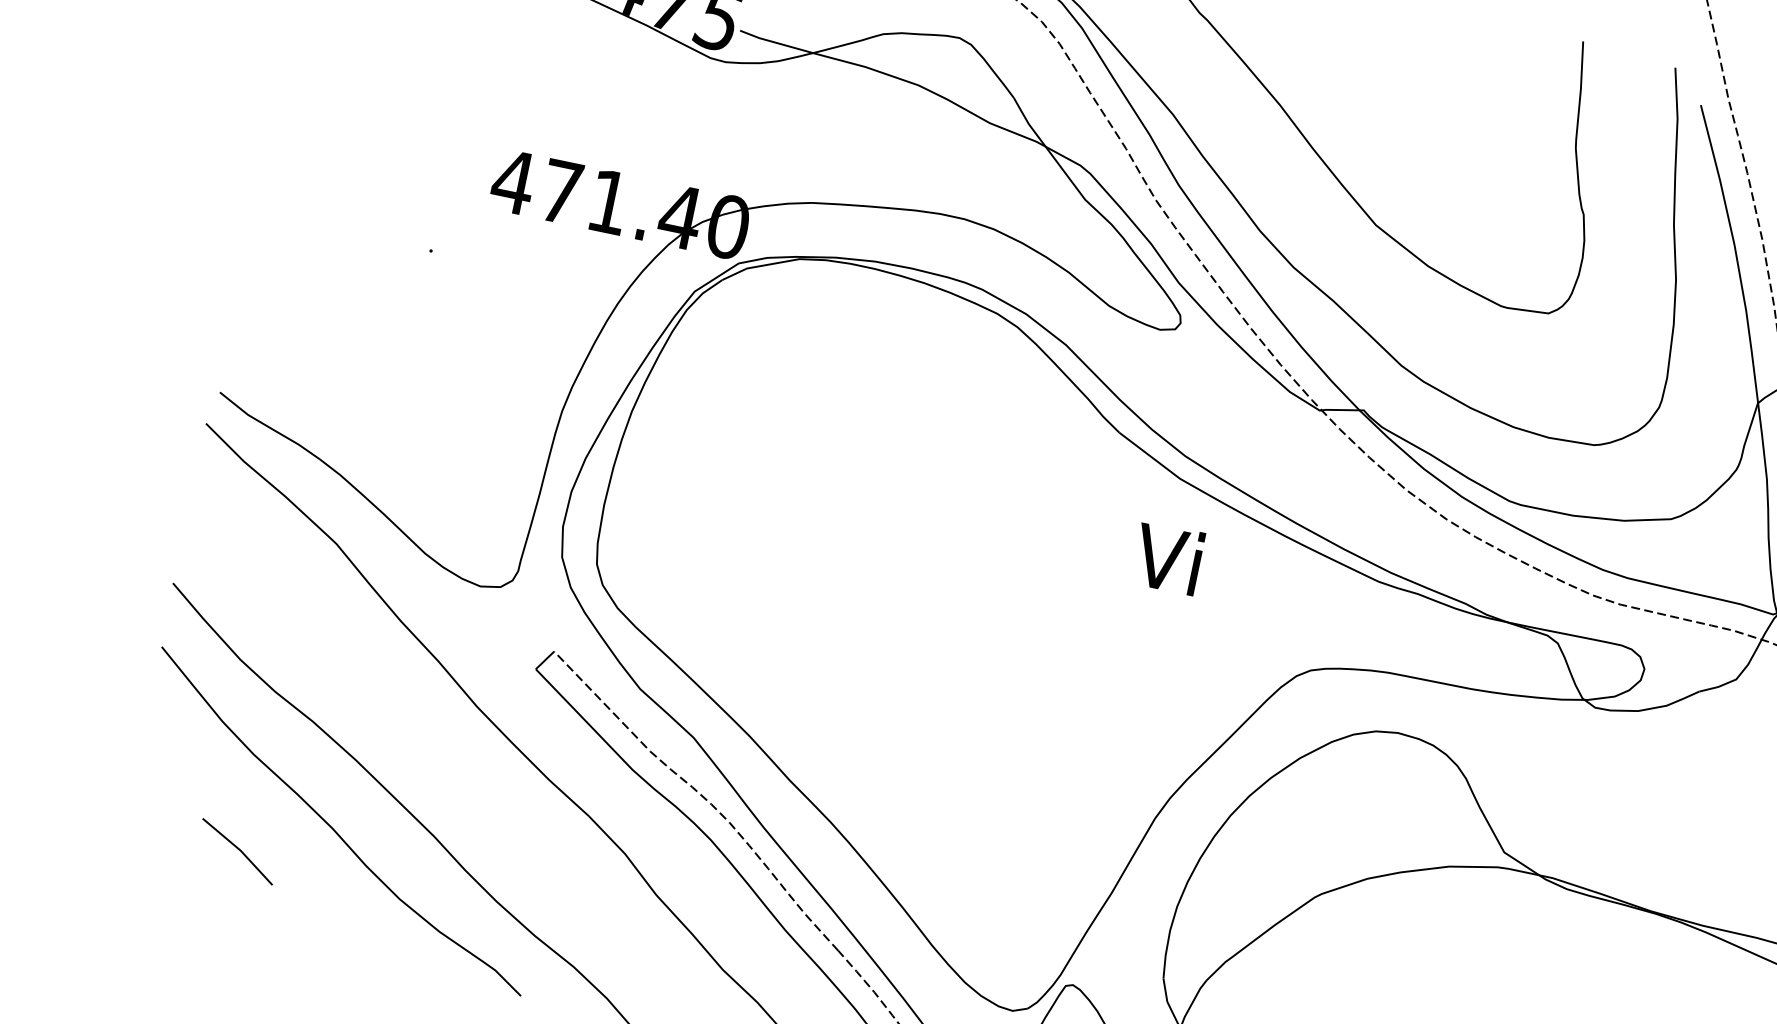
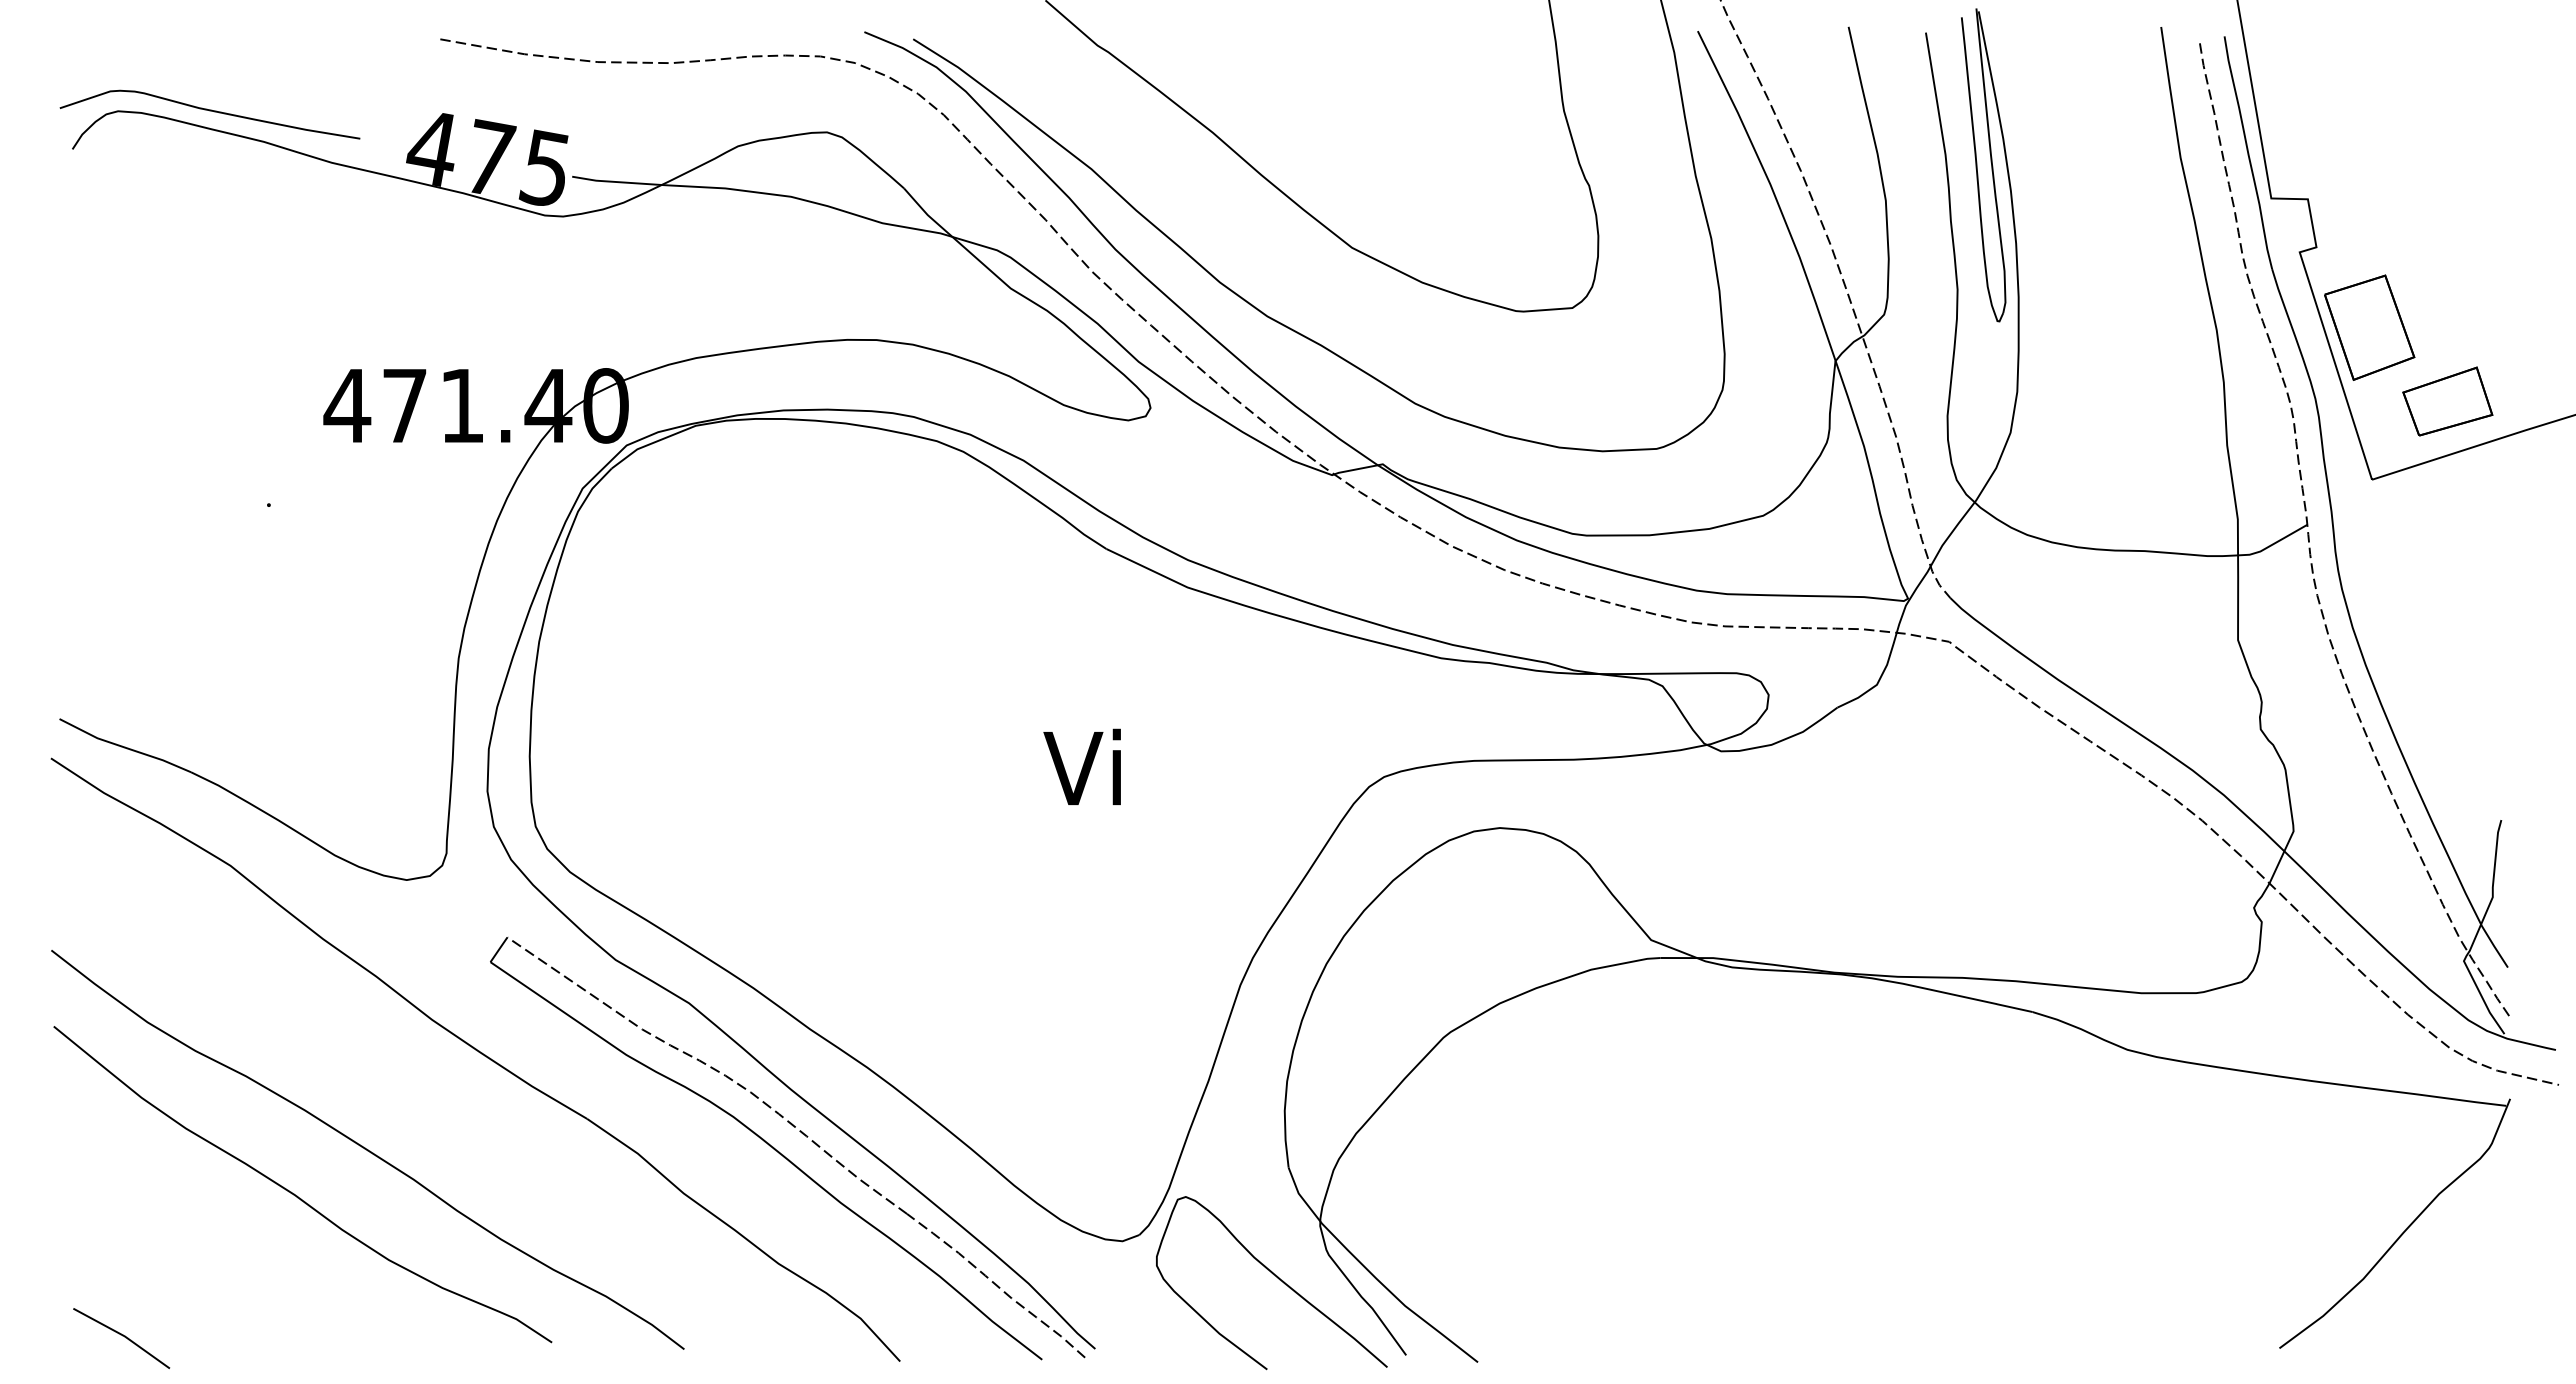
text: (1167, 557) -> (1081, 766), moved
line: (238, 850) -> (122, 1336), moved

